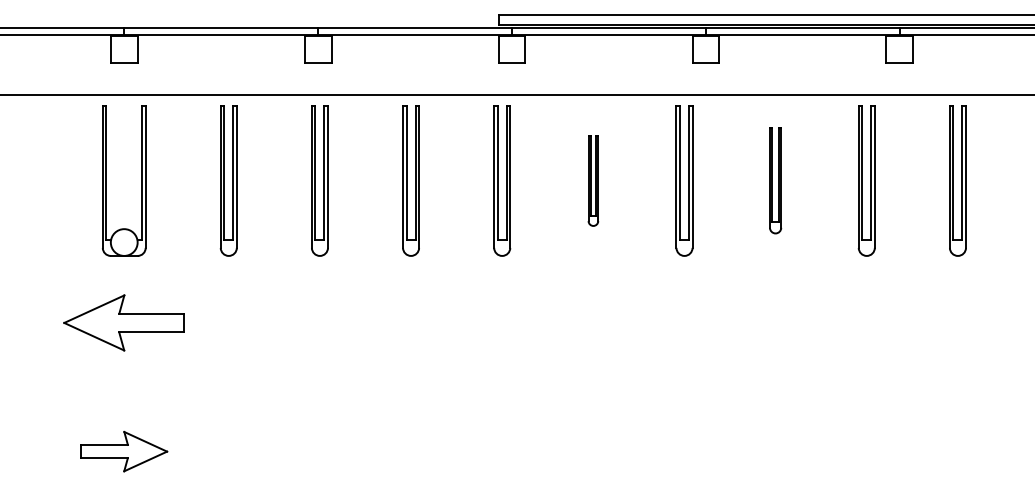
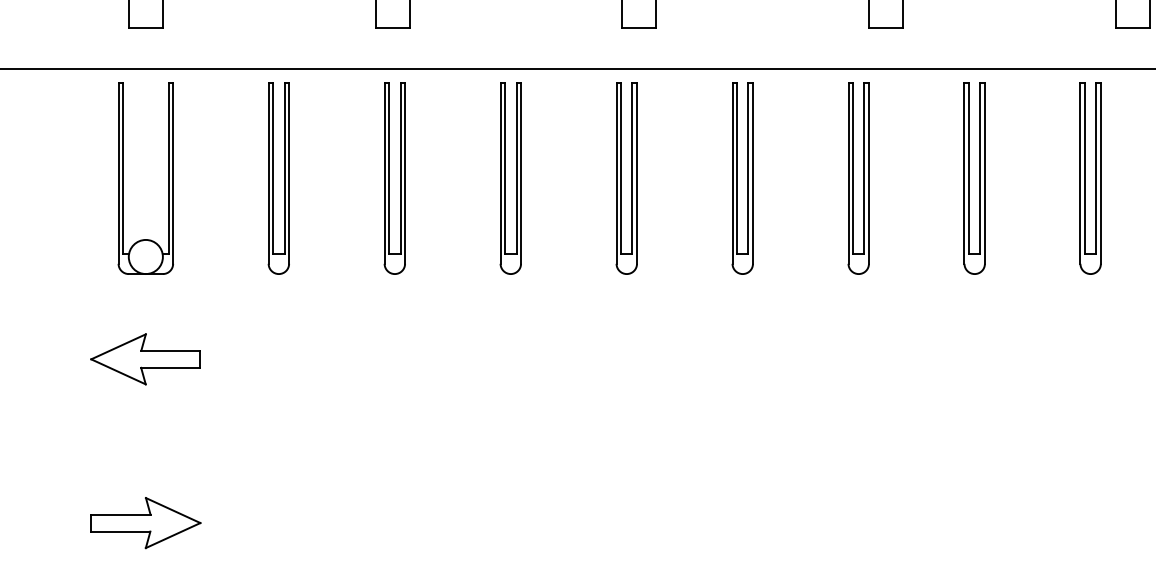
part: (593, 180) -> (742, 178), size x1.67
part: (775, 180) -> (974, 178), size x1.43
part: (123, 322) -> (144, 358), size x0.71

